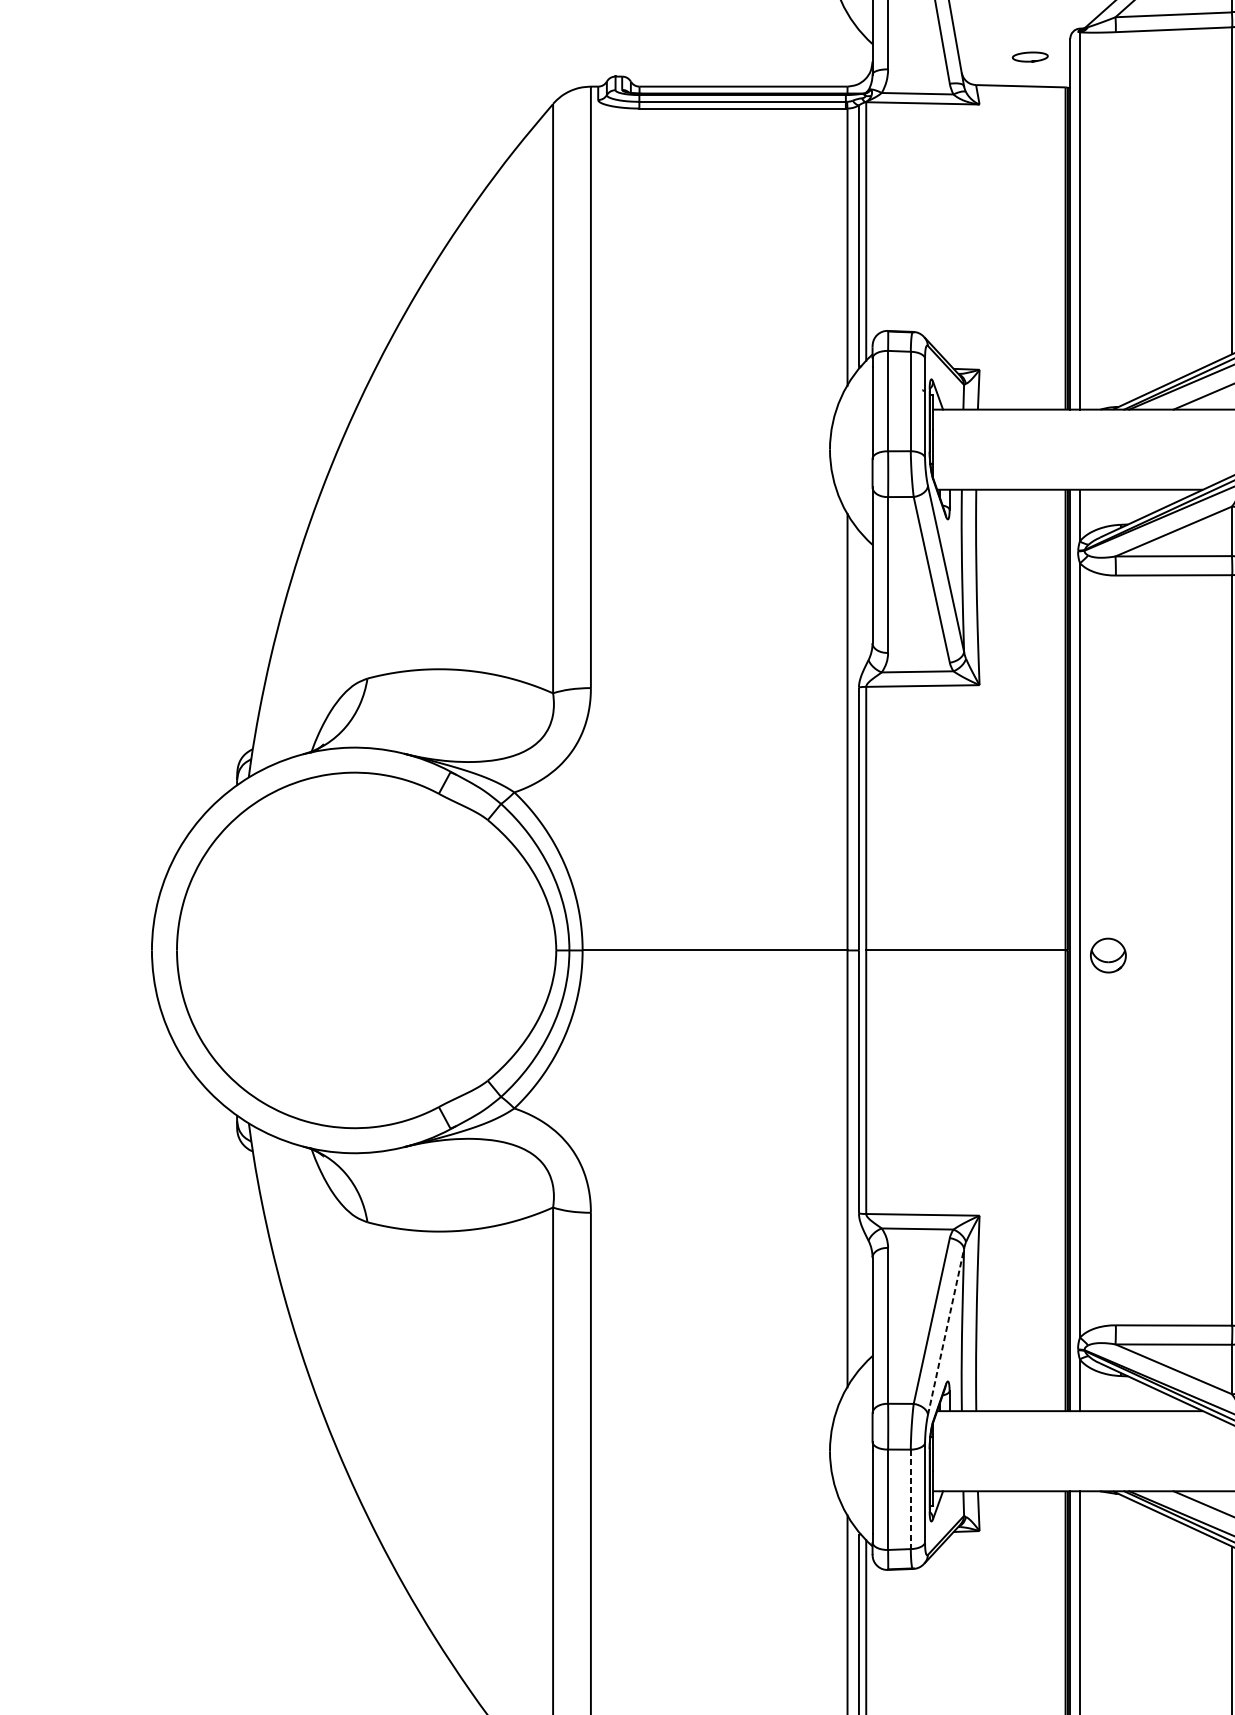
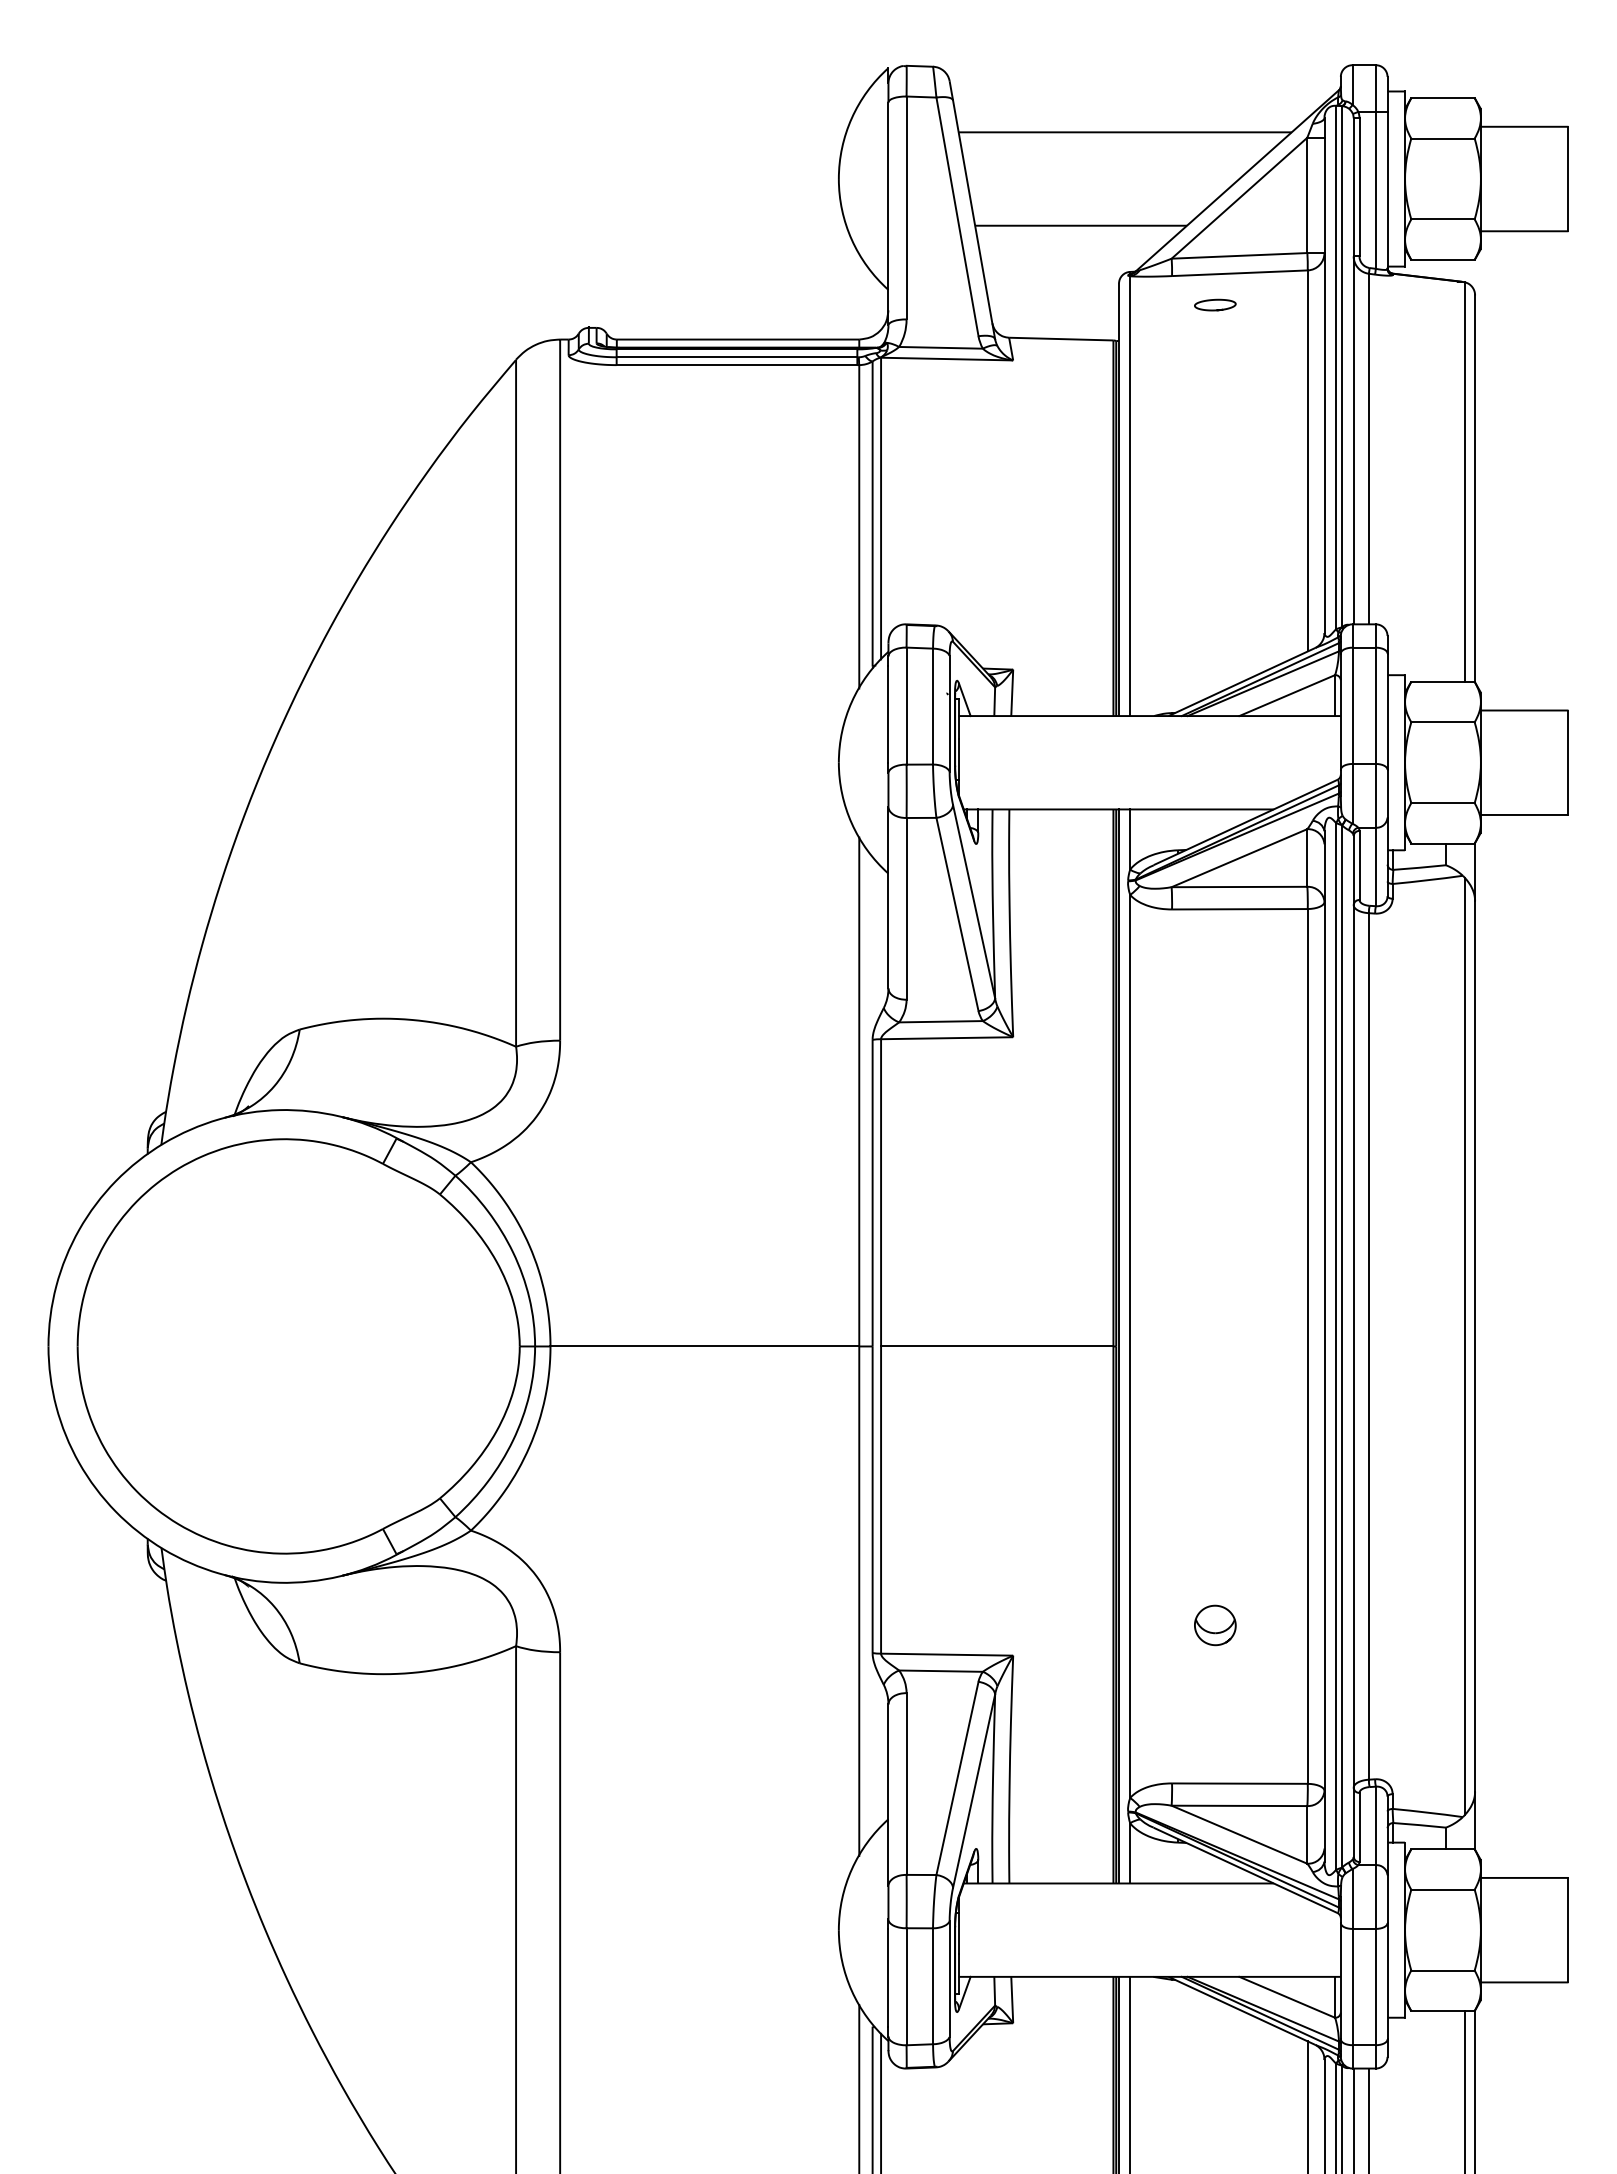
curve: (1030, 53) -> (1215, 300), moved
part: (1108, 955) -> (1215, 1625), moved
line: (946, 1332) -> (974, 1791), dashed -> solid
line: (911, 1499) -> (933, 1986), dashed -> solid

